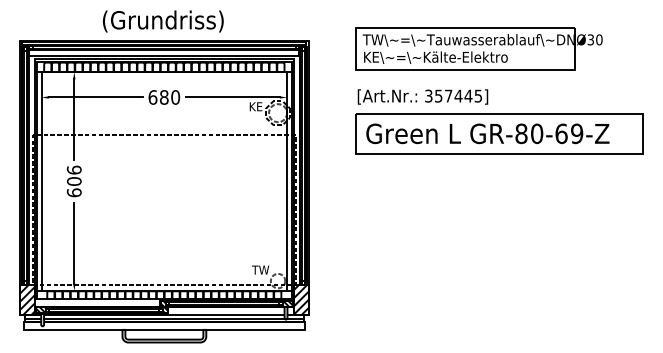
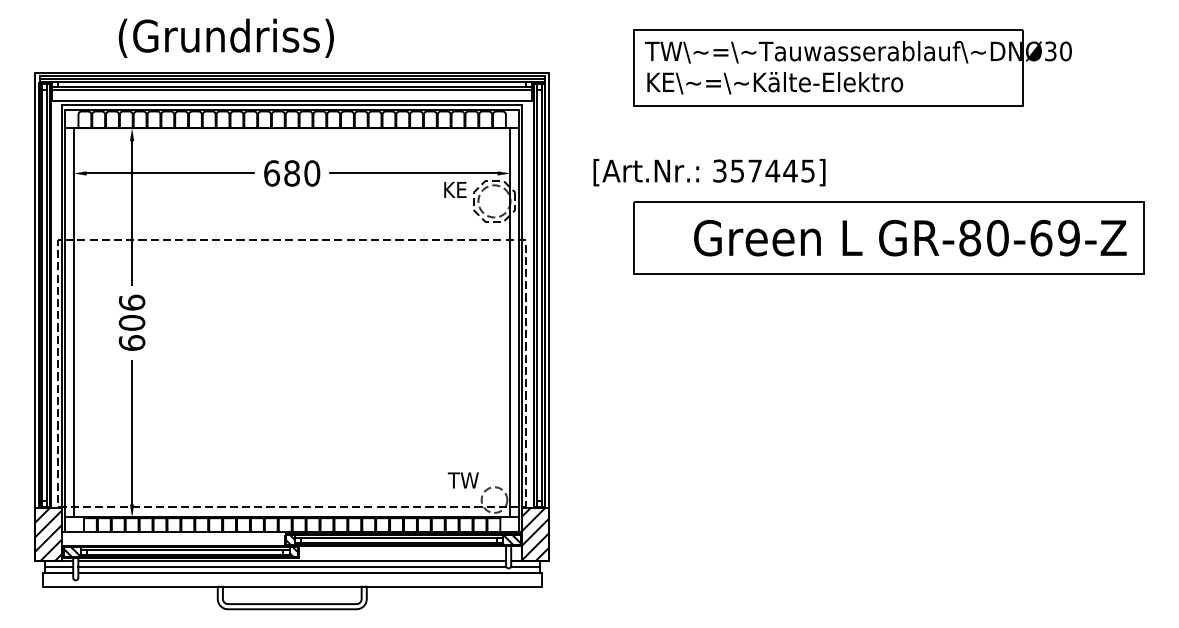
text: (163, 21) -> (226, 38), moved
part: (478, 48) -> (850, 66), moved
text: (422, 96) -> (708, 171), moved
text: (487, 133) -> (909, 237), moved

